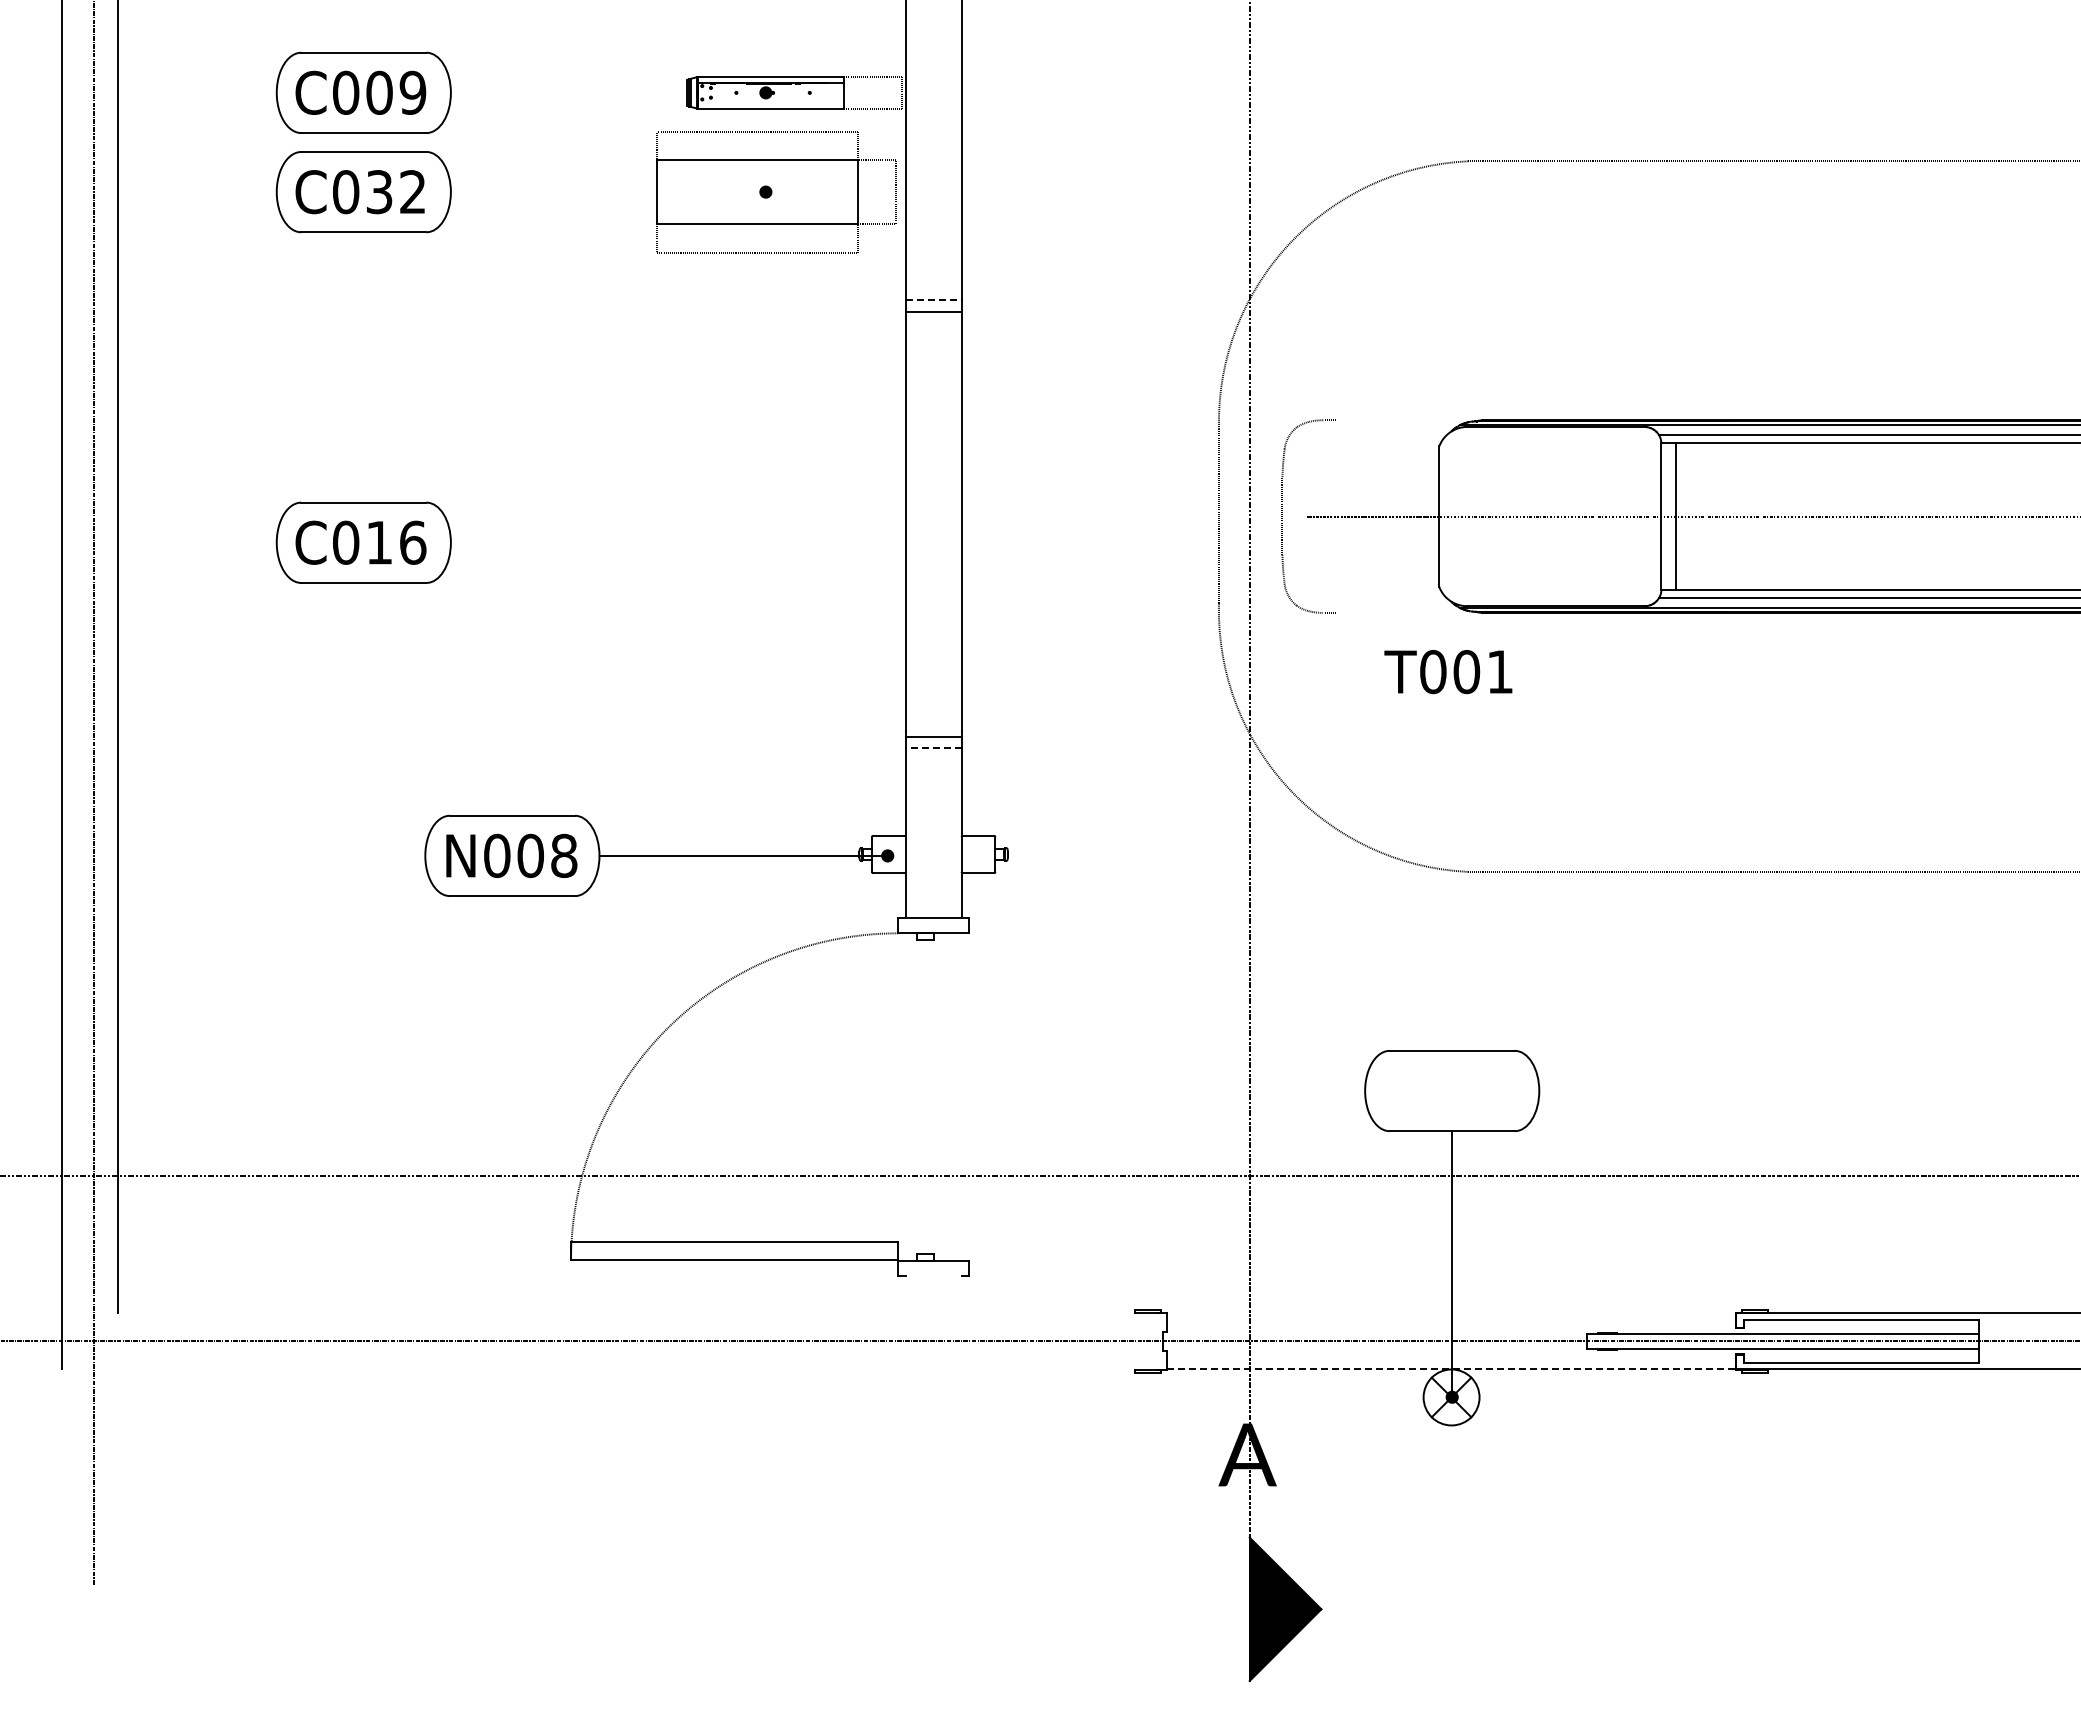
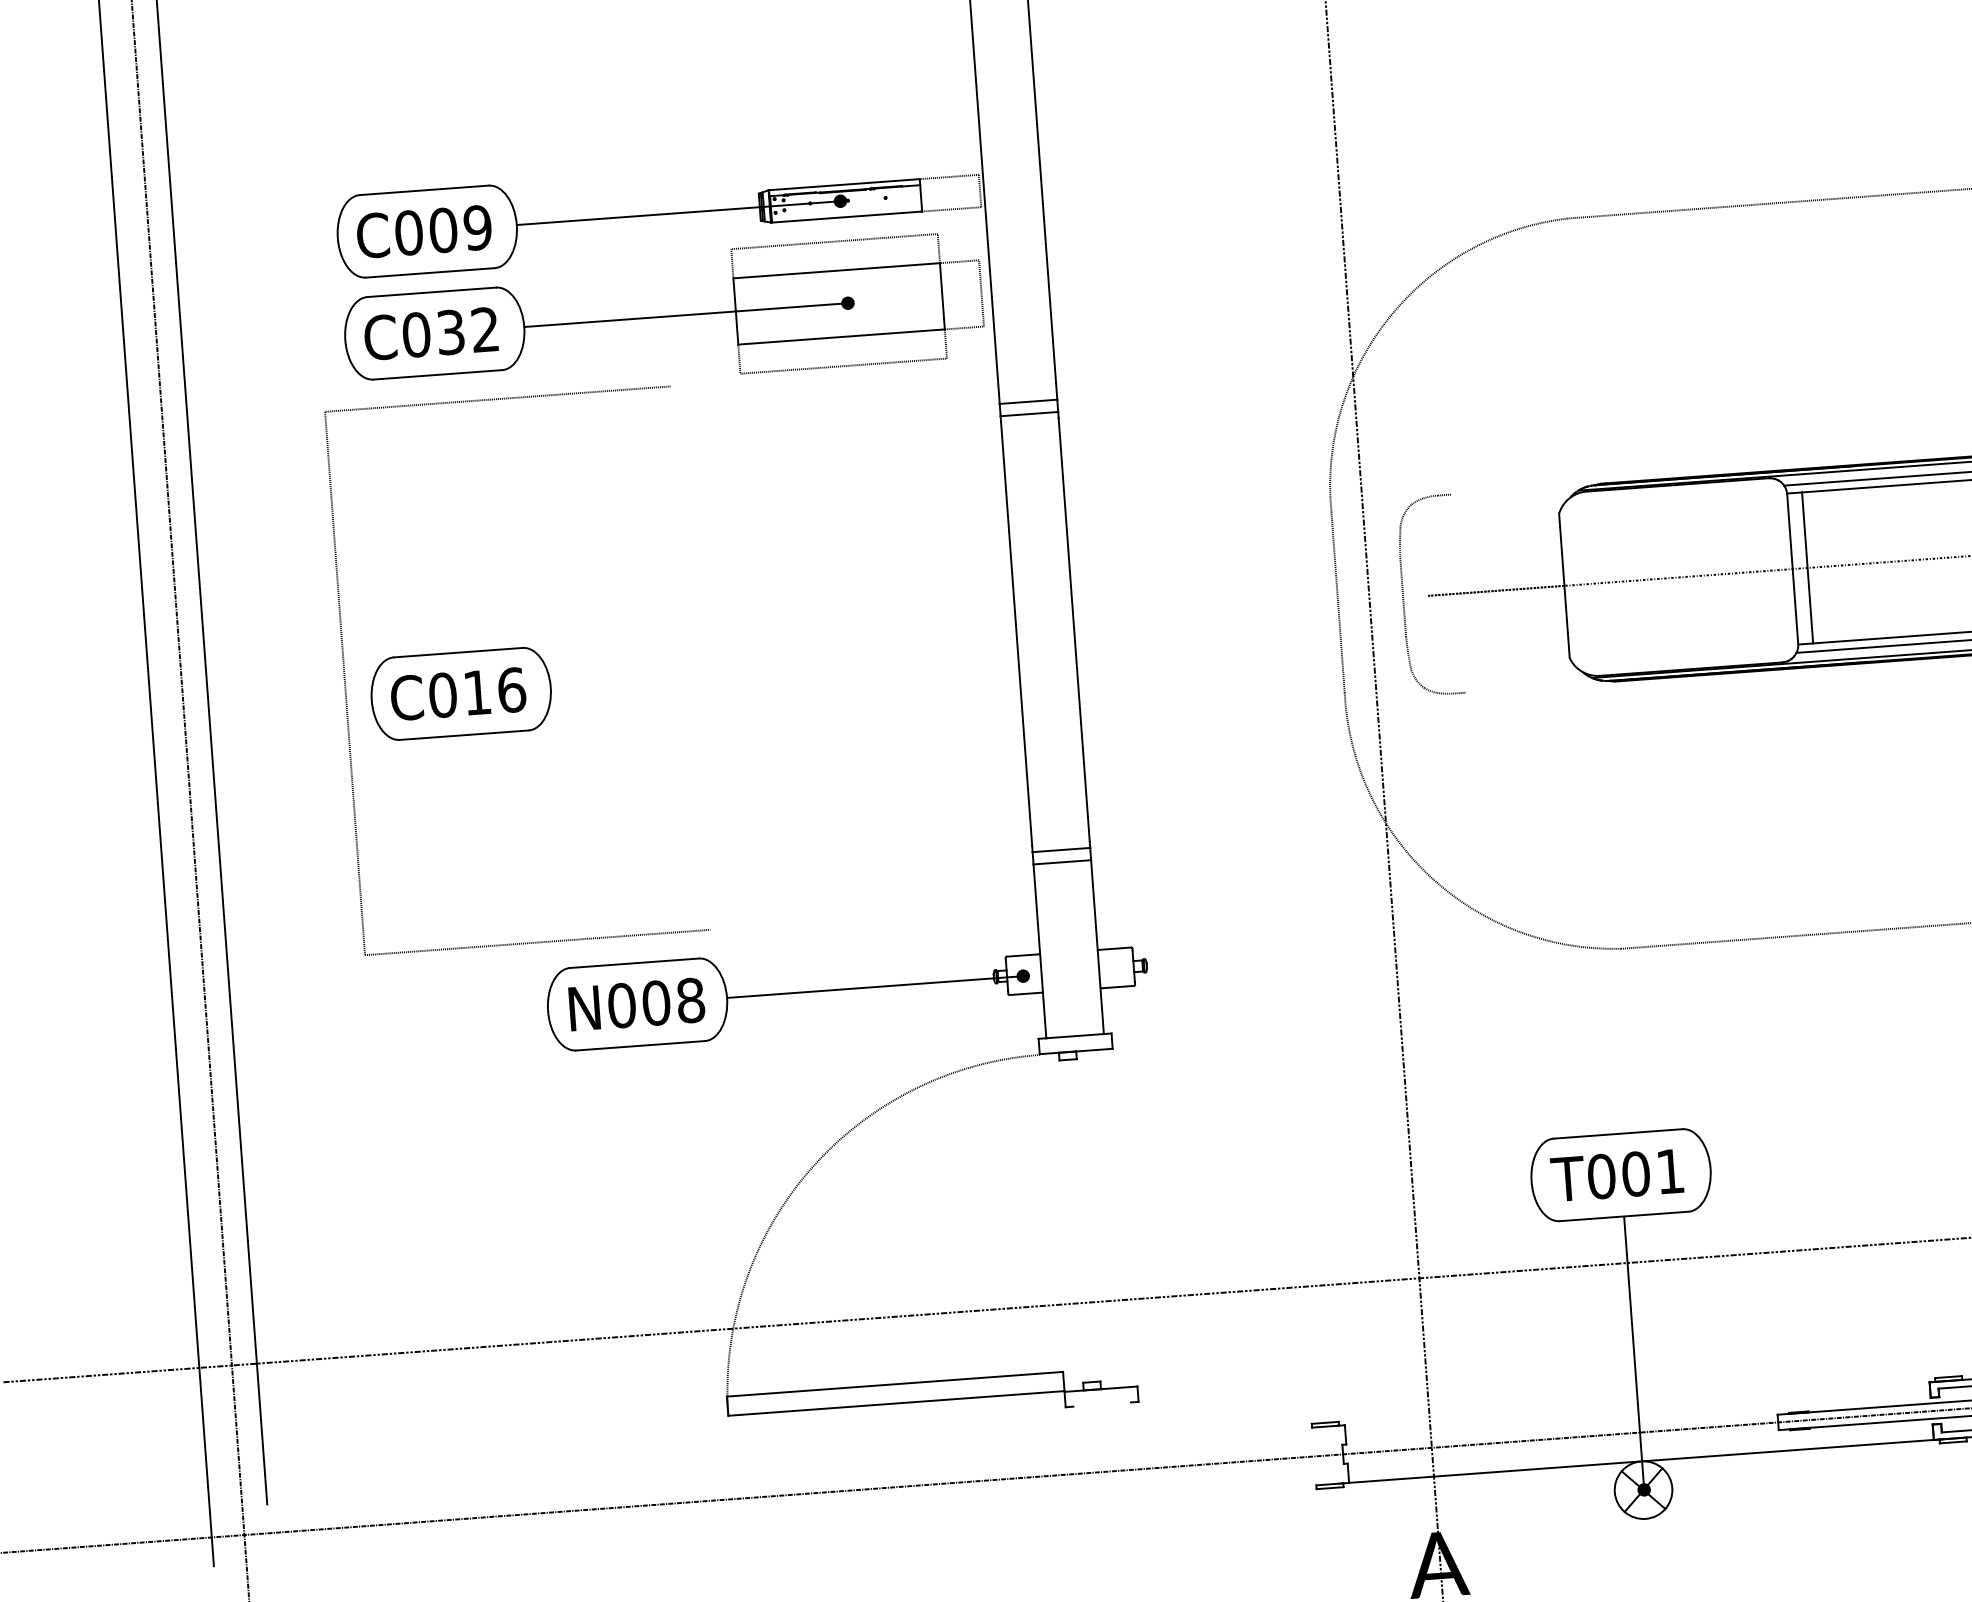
line: (608, 92) -> (678, 212), added
line: (608, 192) -> (686, 315), added
line: (934, 300) -> (1029, 401), dashed -> solid
part: (252, 524) -> (345, 683), added
text: (1448, 672) -> (1617, 1175), moved
line: (933, 748) -> (1062, 862), dashed -> solid
line: (1451, 1369) -> (1641, 1461), dashed -> solid

